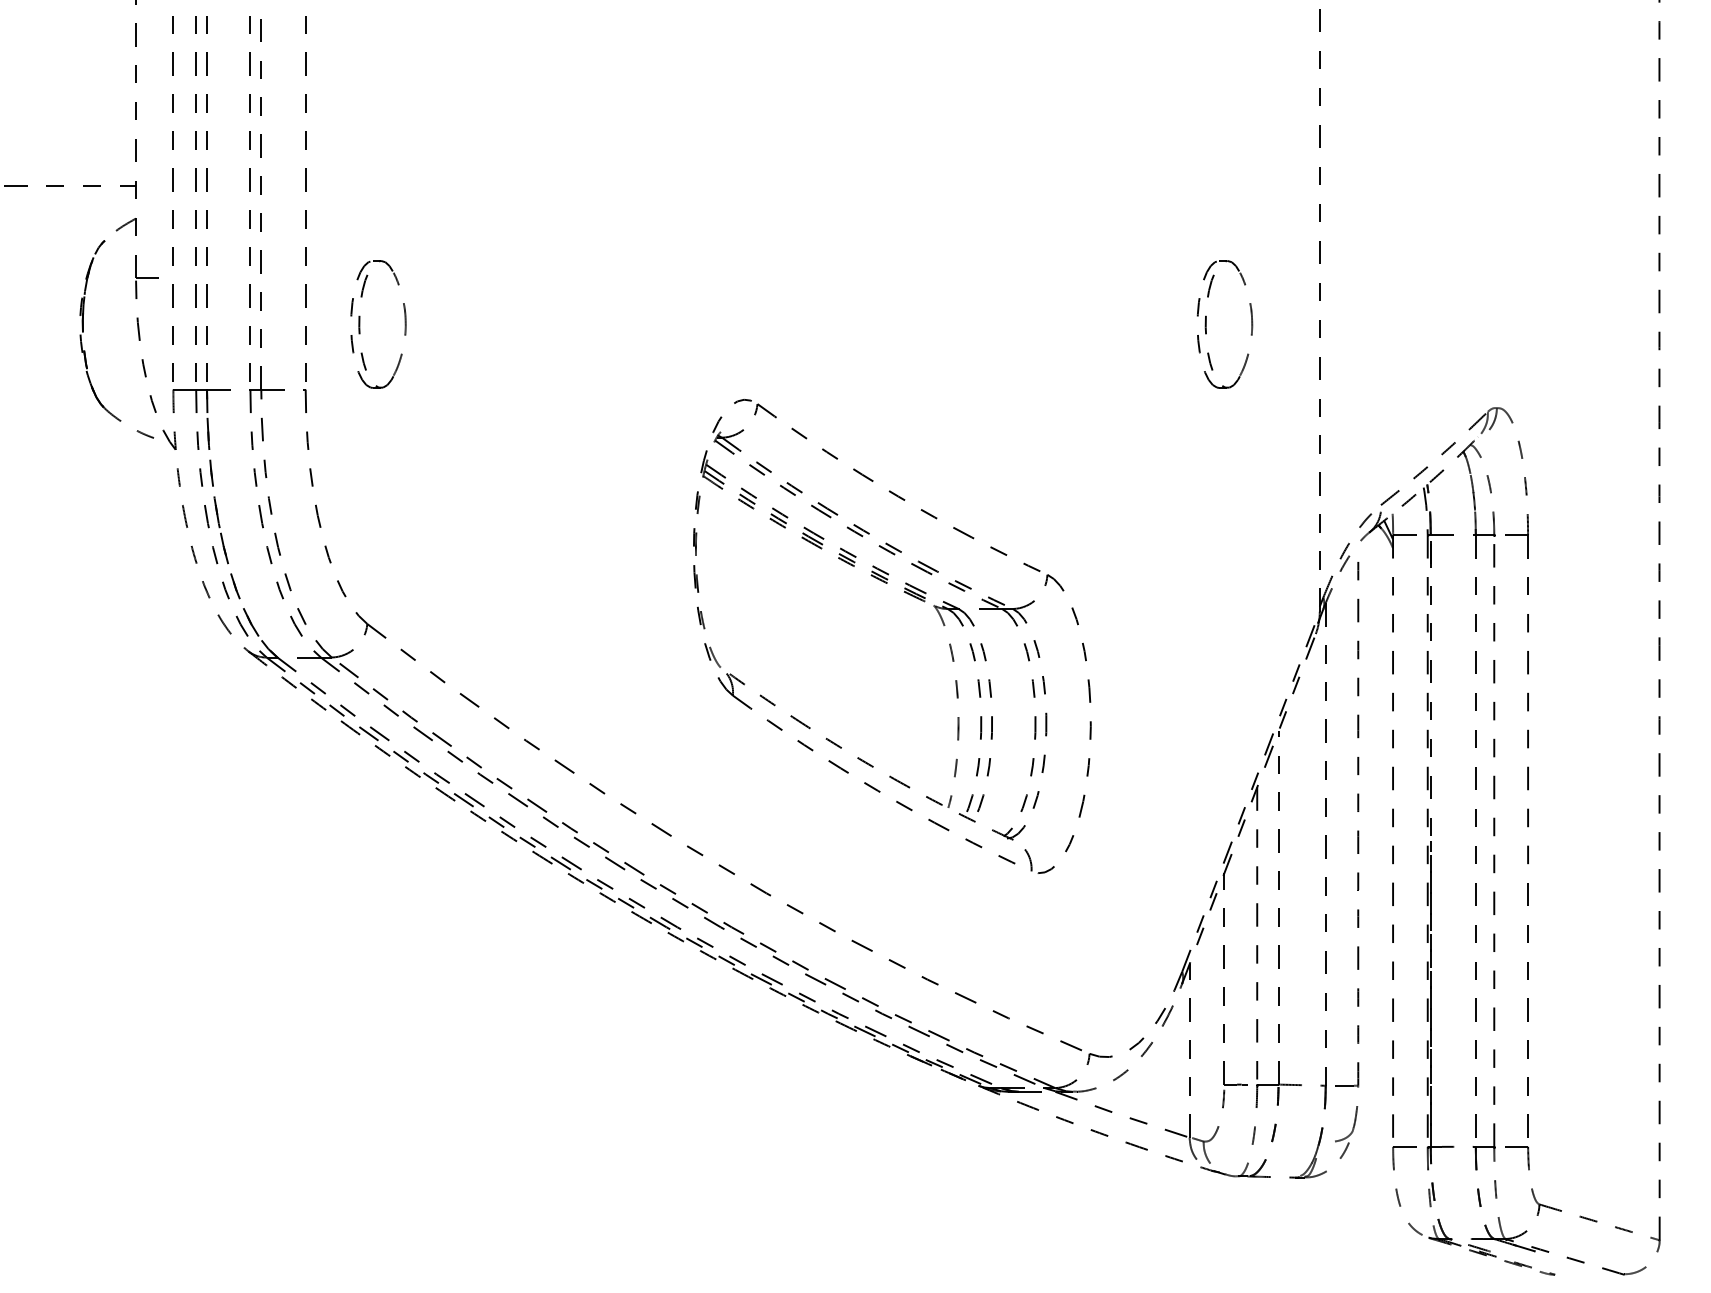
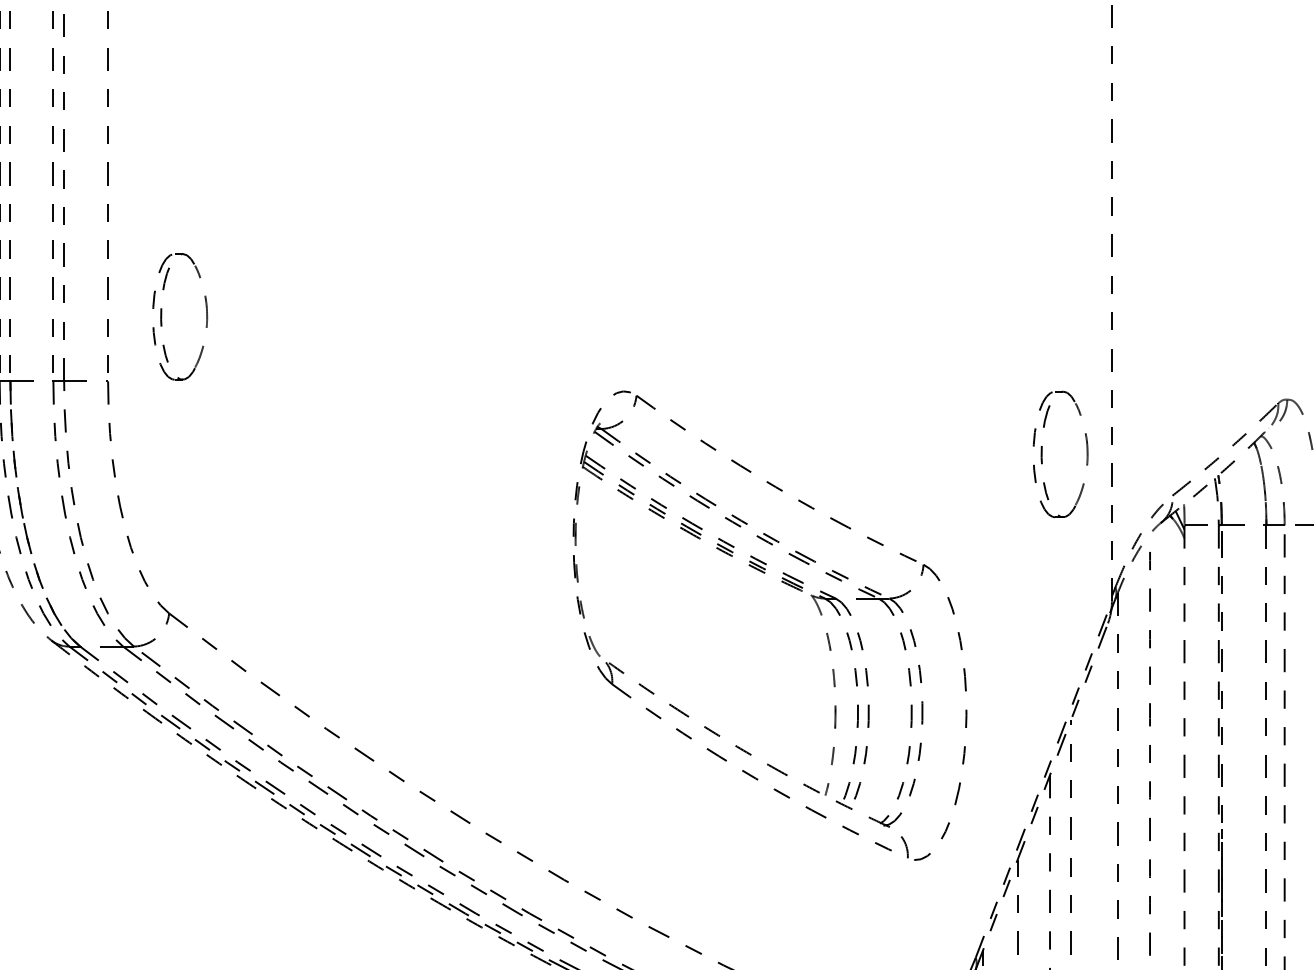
part: (1206, 324) -> (1042, 454), moved
part: (911, 596) -> (788, 586), moved

